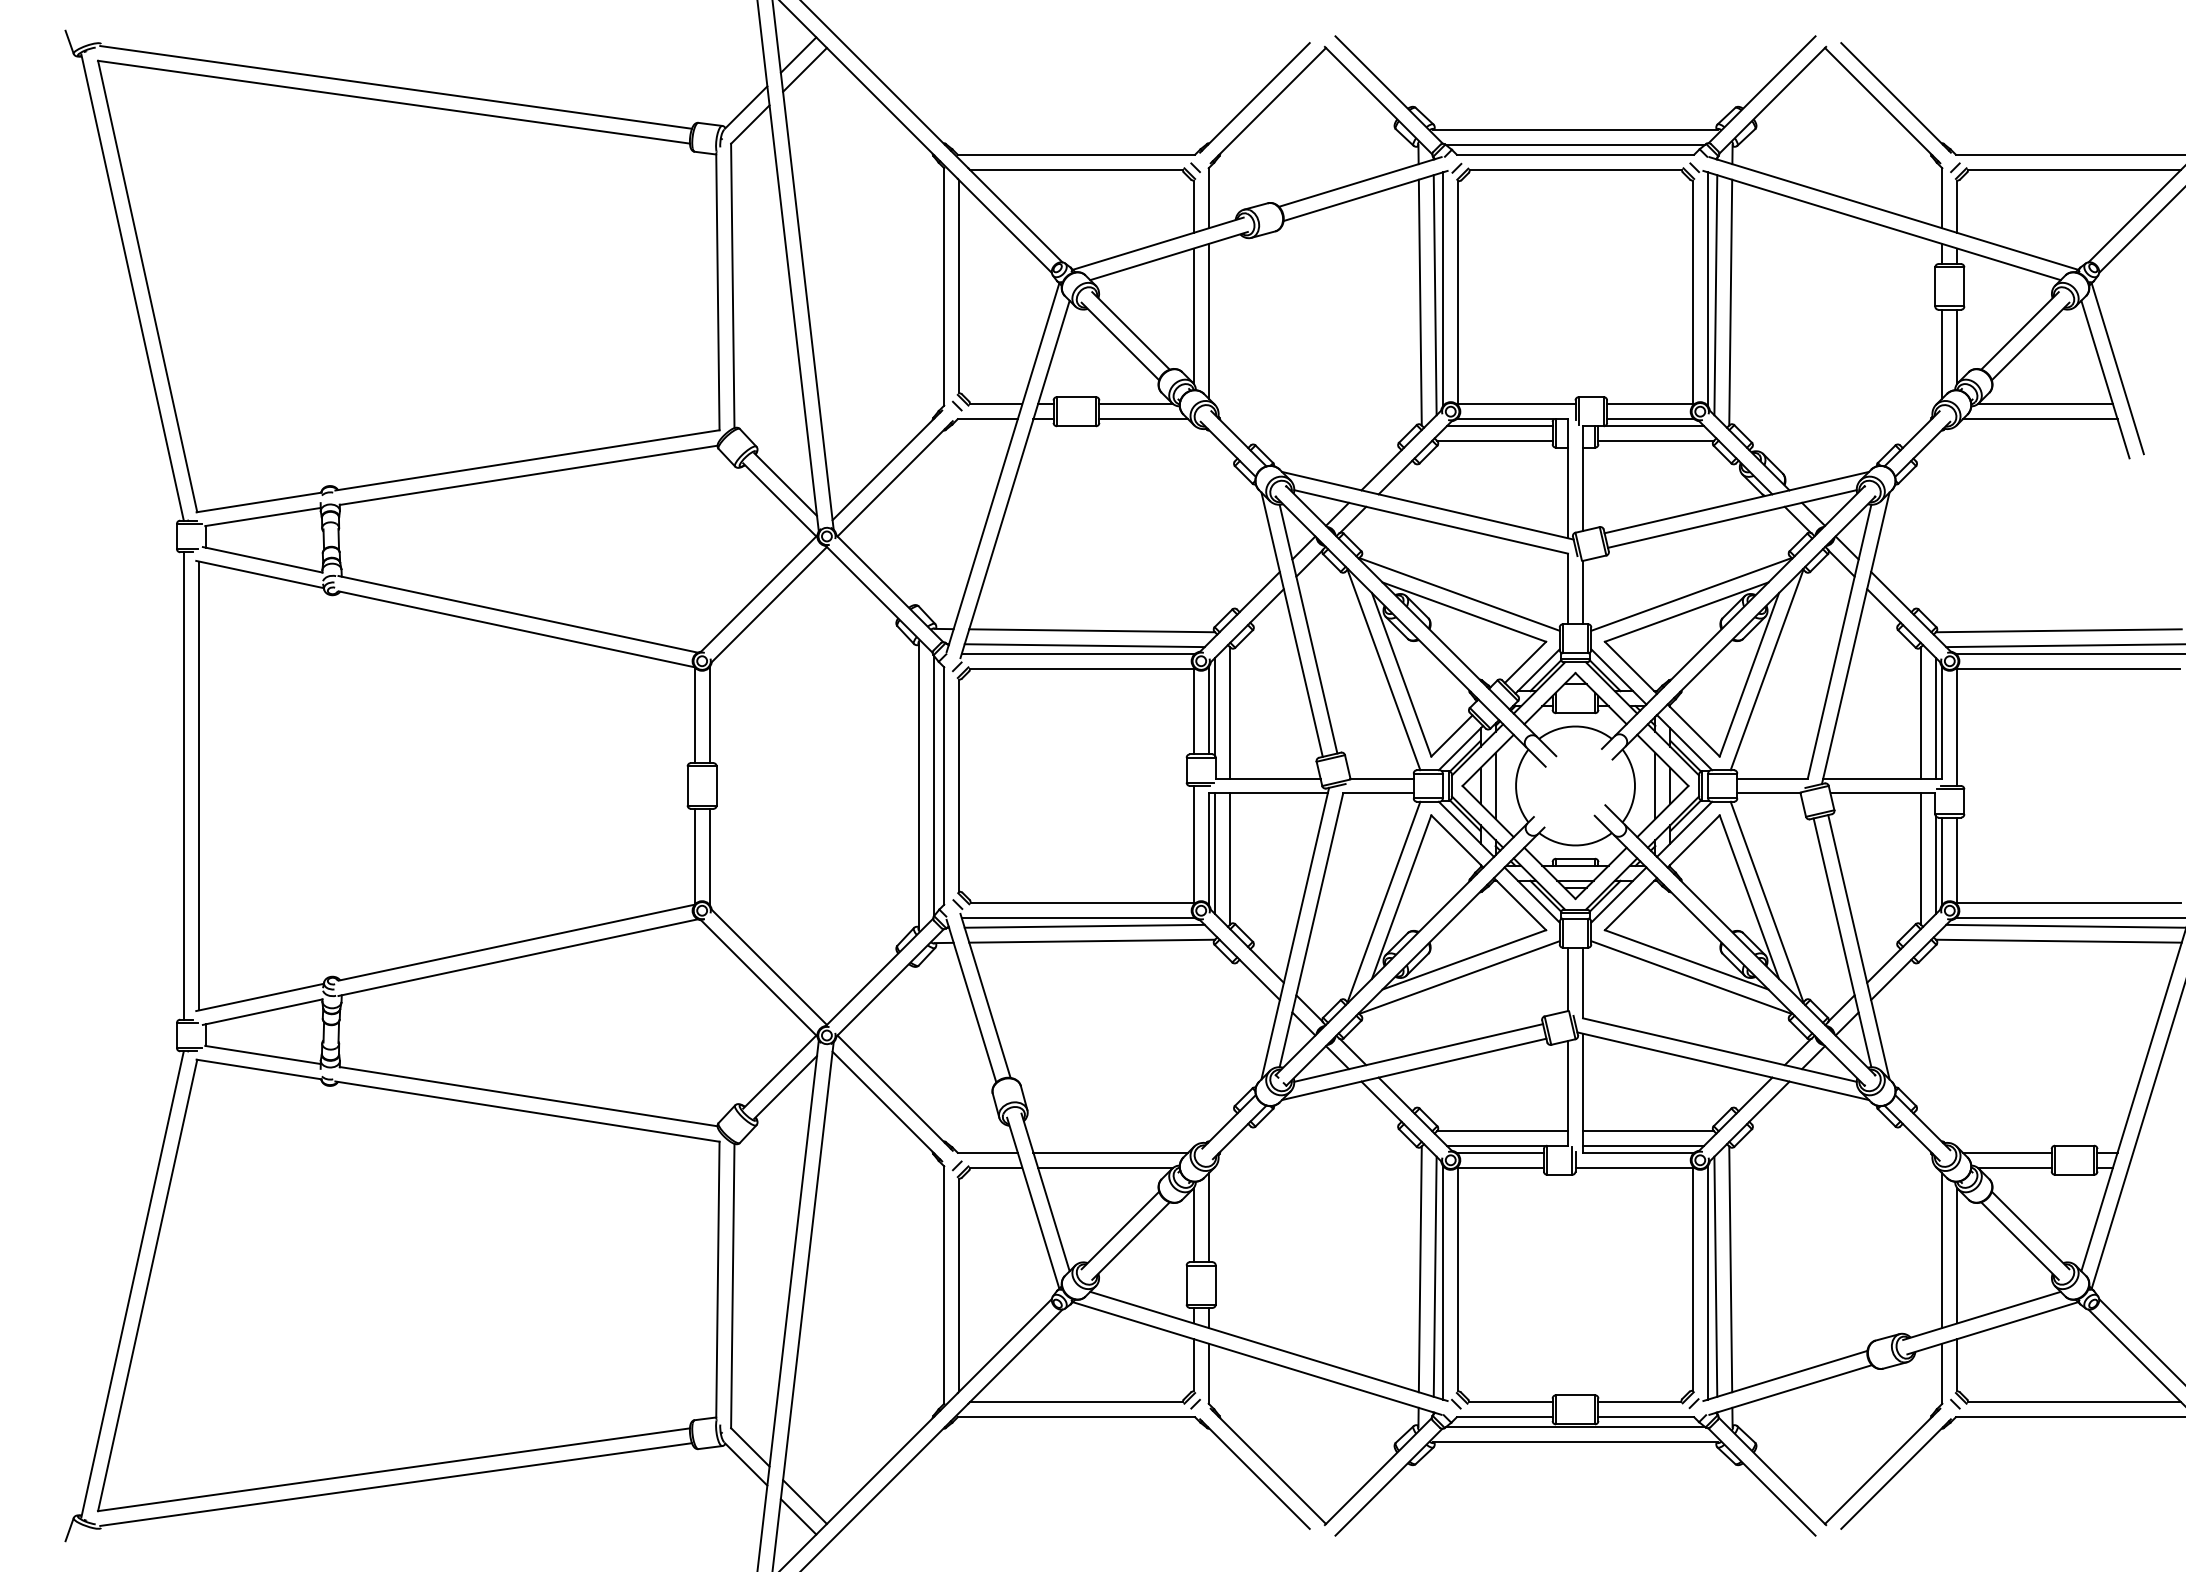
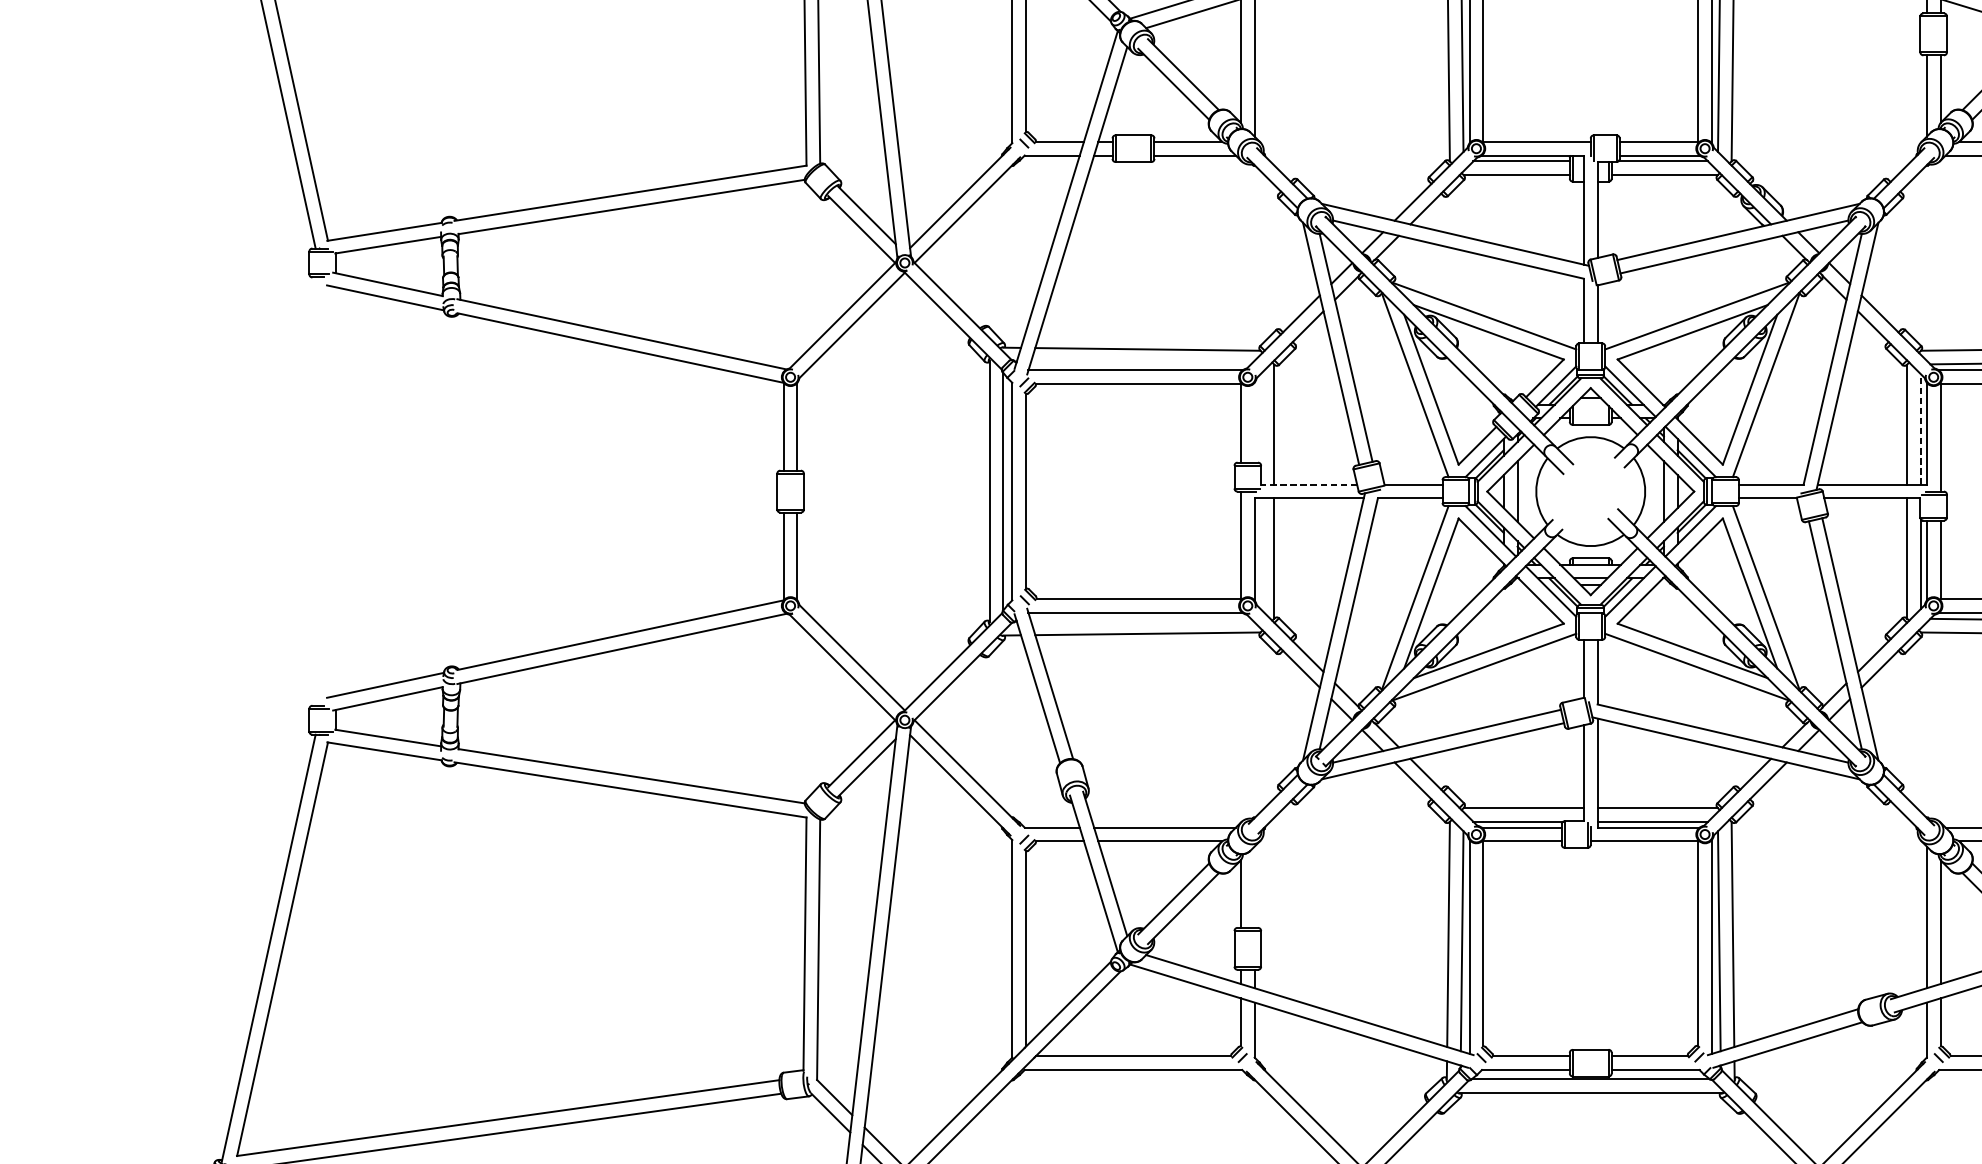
line: (1084, 645) -> (1140, 362), removed
line: (1215, 706) -> (1260, 418), removed
line: (1208, 710) -> (1254, 422), removed
line: (1935, 717) -> (1920, 428), solid -> dashed
line: (1267, 778) -> (1308, 484), solid -> dashed
line: (183, 785) -> (315, 491), removed
line: (198, 785) -> (329, 491), removed
line: (1215, 853) -> (1260, 553), removed
line: (1084, 925) -> (1140, 619), removed
line: (1208, 1217) -> (1254, 886), removed

